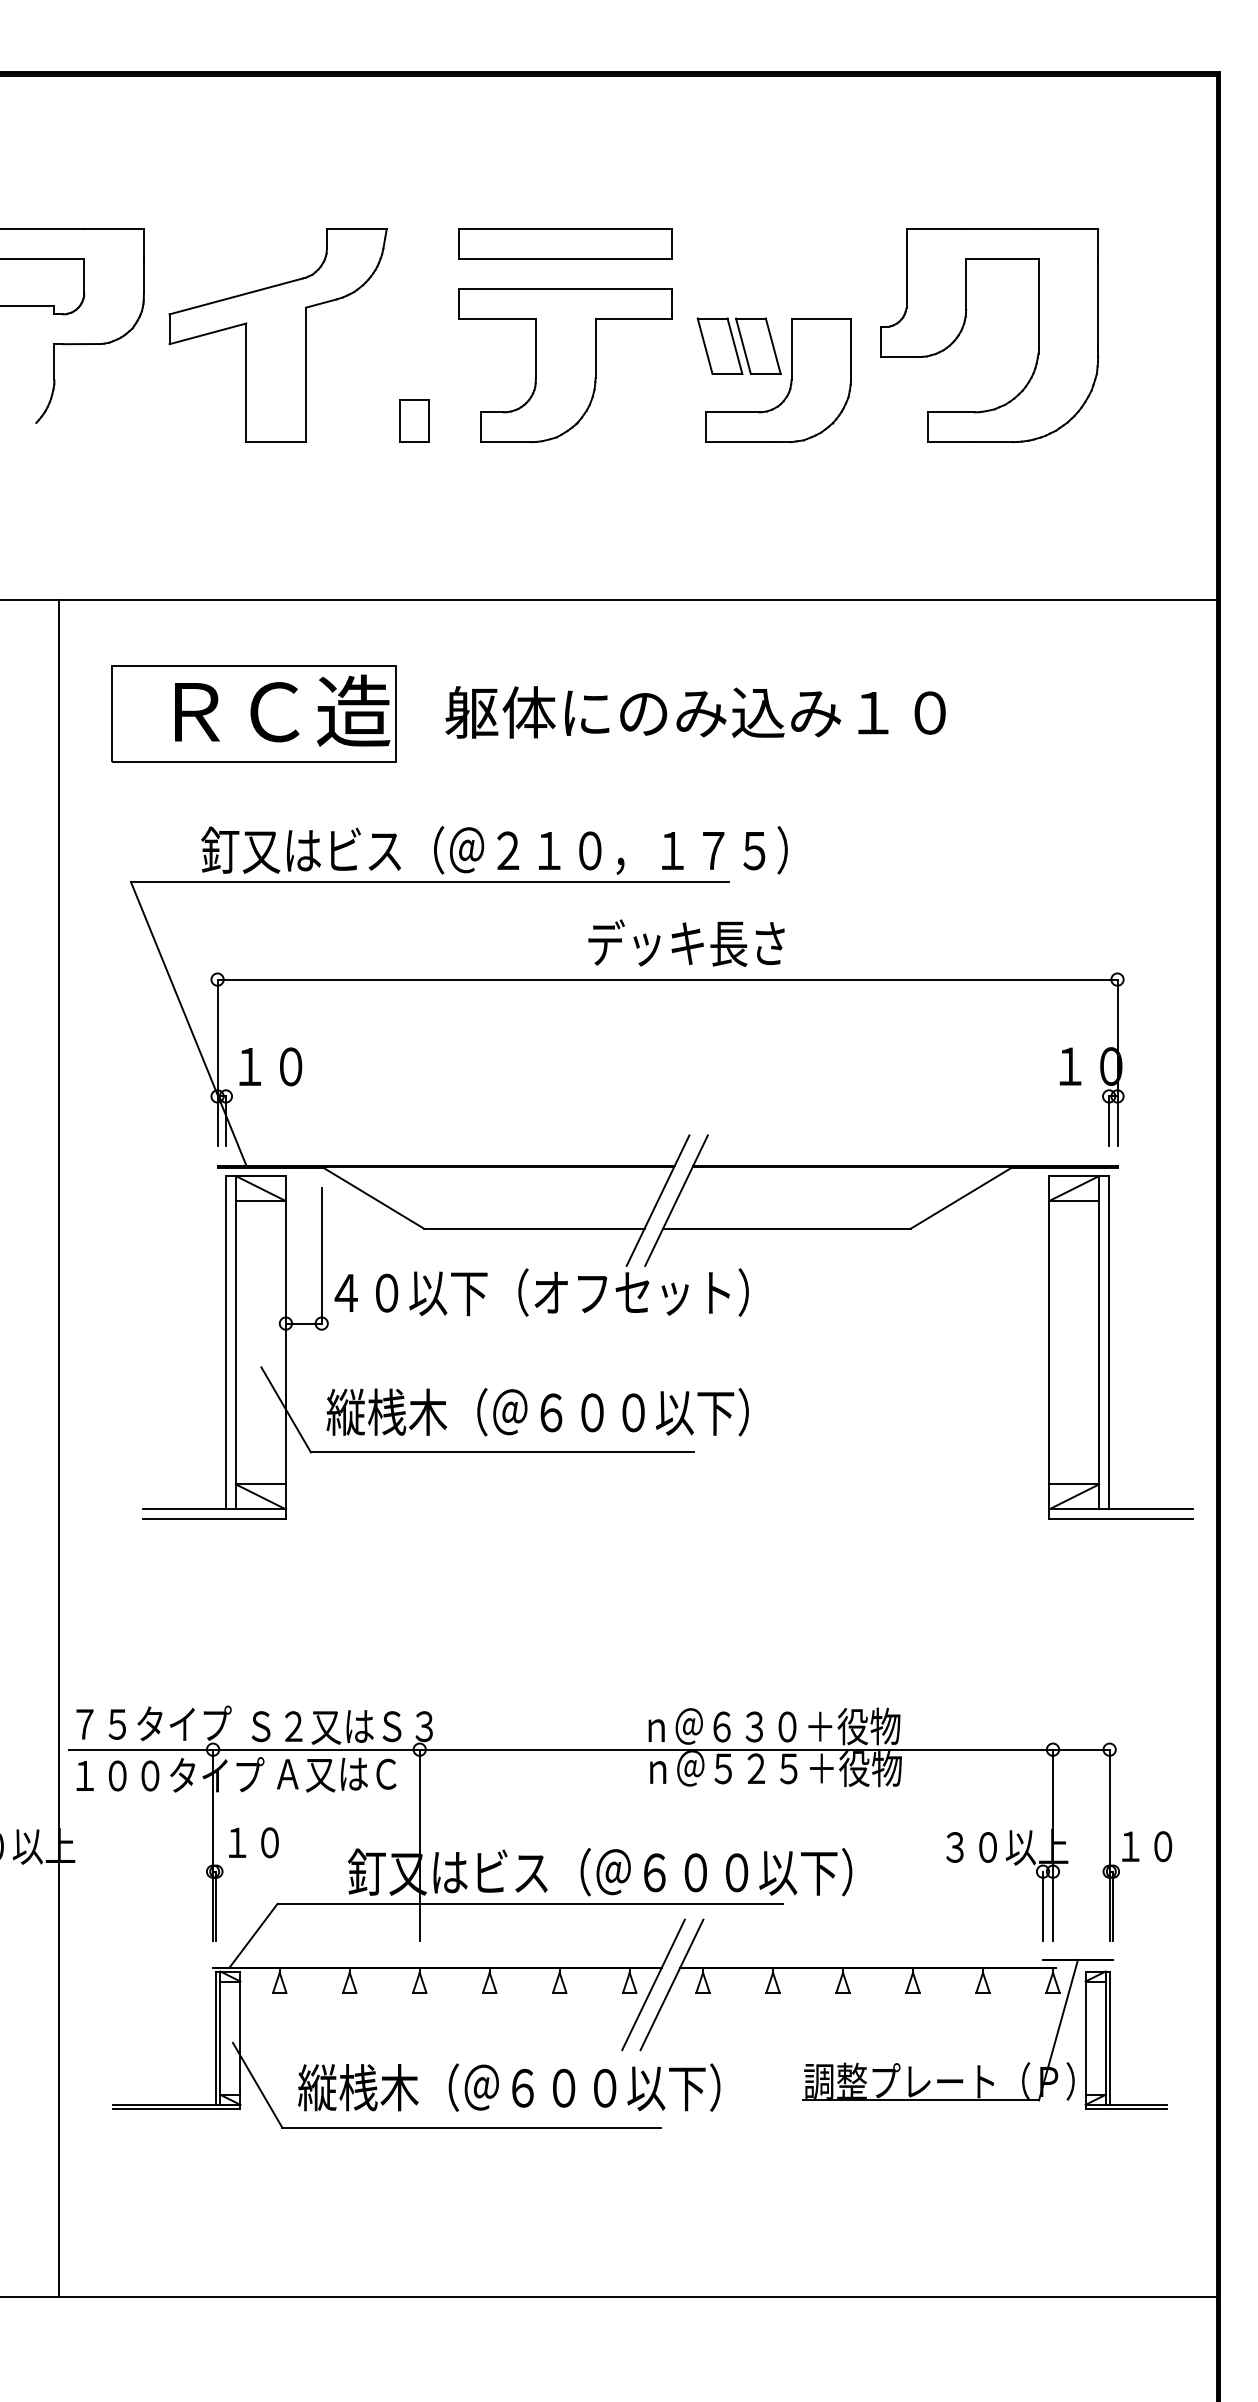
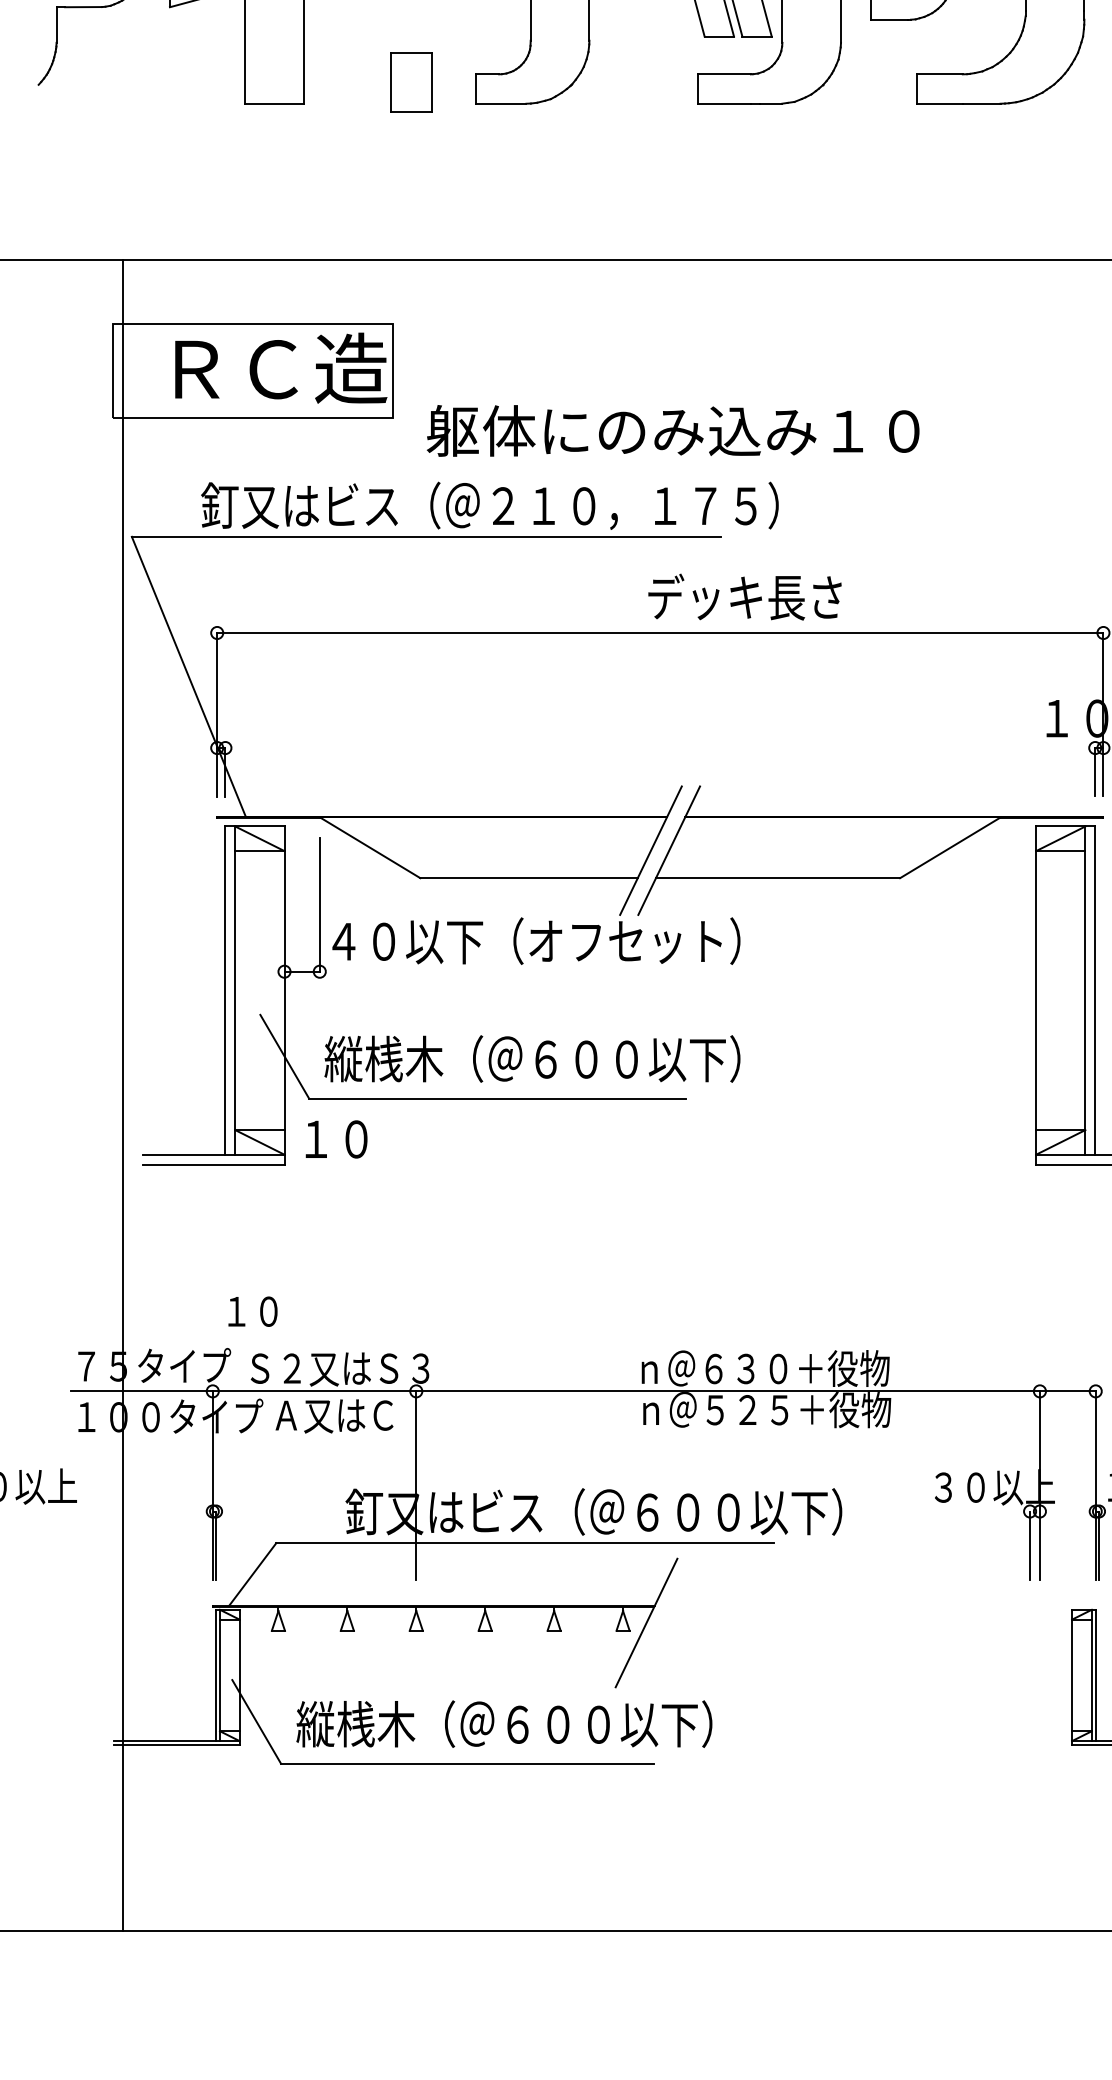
part: (414, 420) -> (411, 82), size x1.4
text: (695, 712) -> (673, 430), moved
text: (686, 942) -> (744, 596), moved
text: (270, 1066) -> (336, 1139), moved
line: (59, 1448) -> (123, 1094), moved
text: (253, 1842) -> (252, 1311), moved
part: (850, 1993) -> (840, 1631), removed

